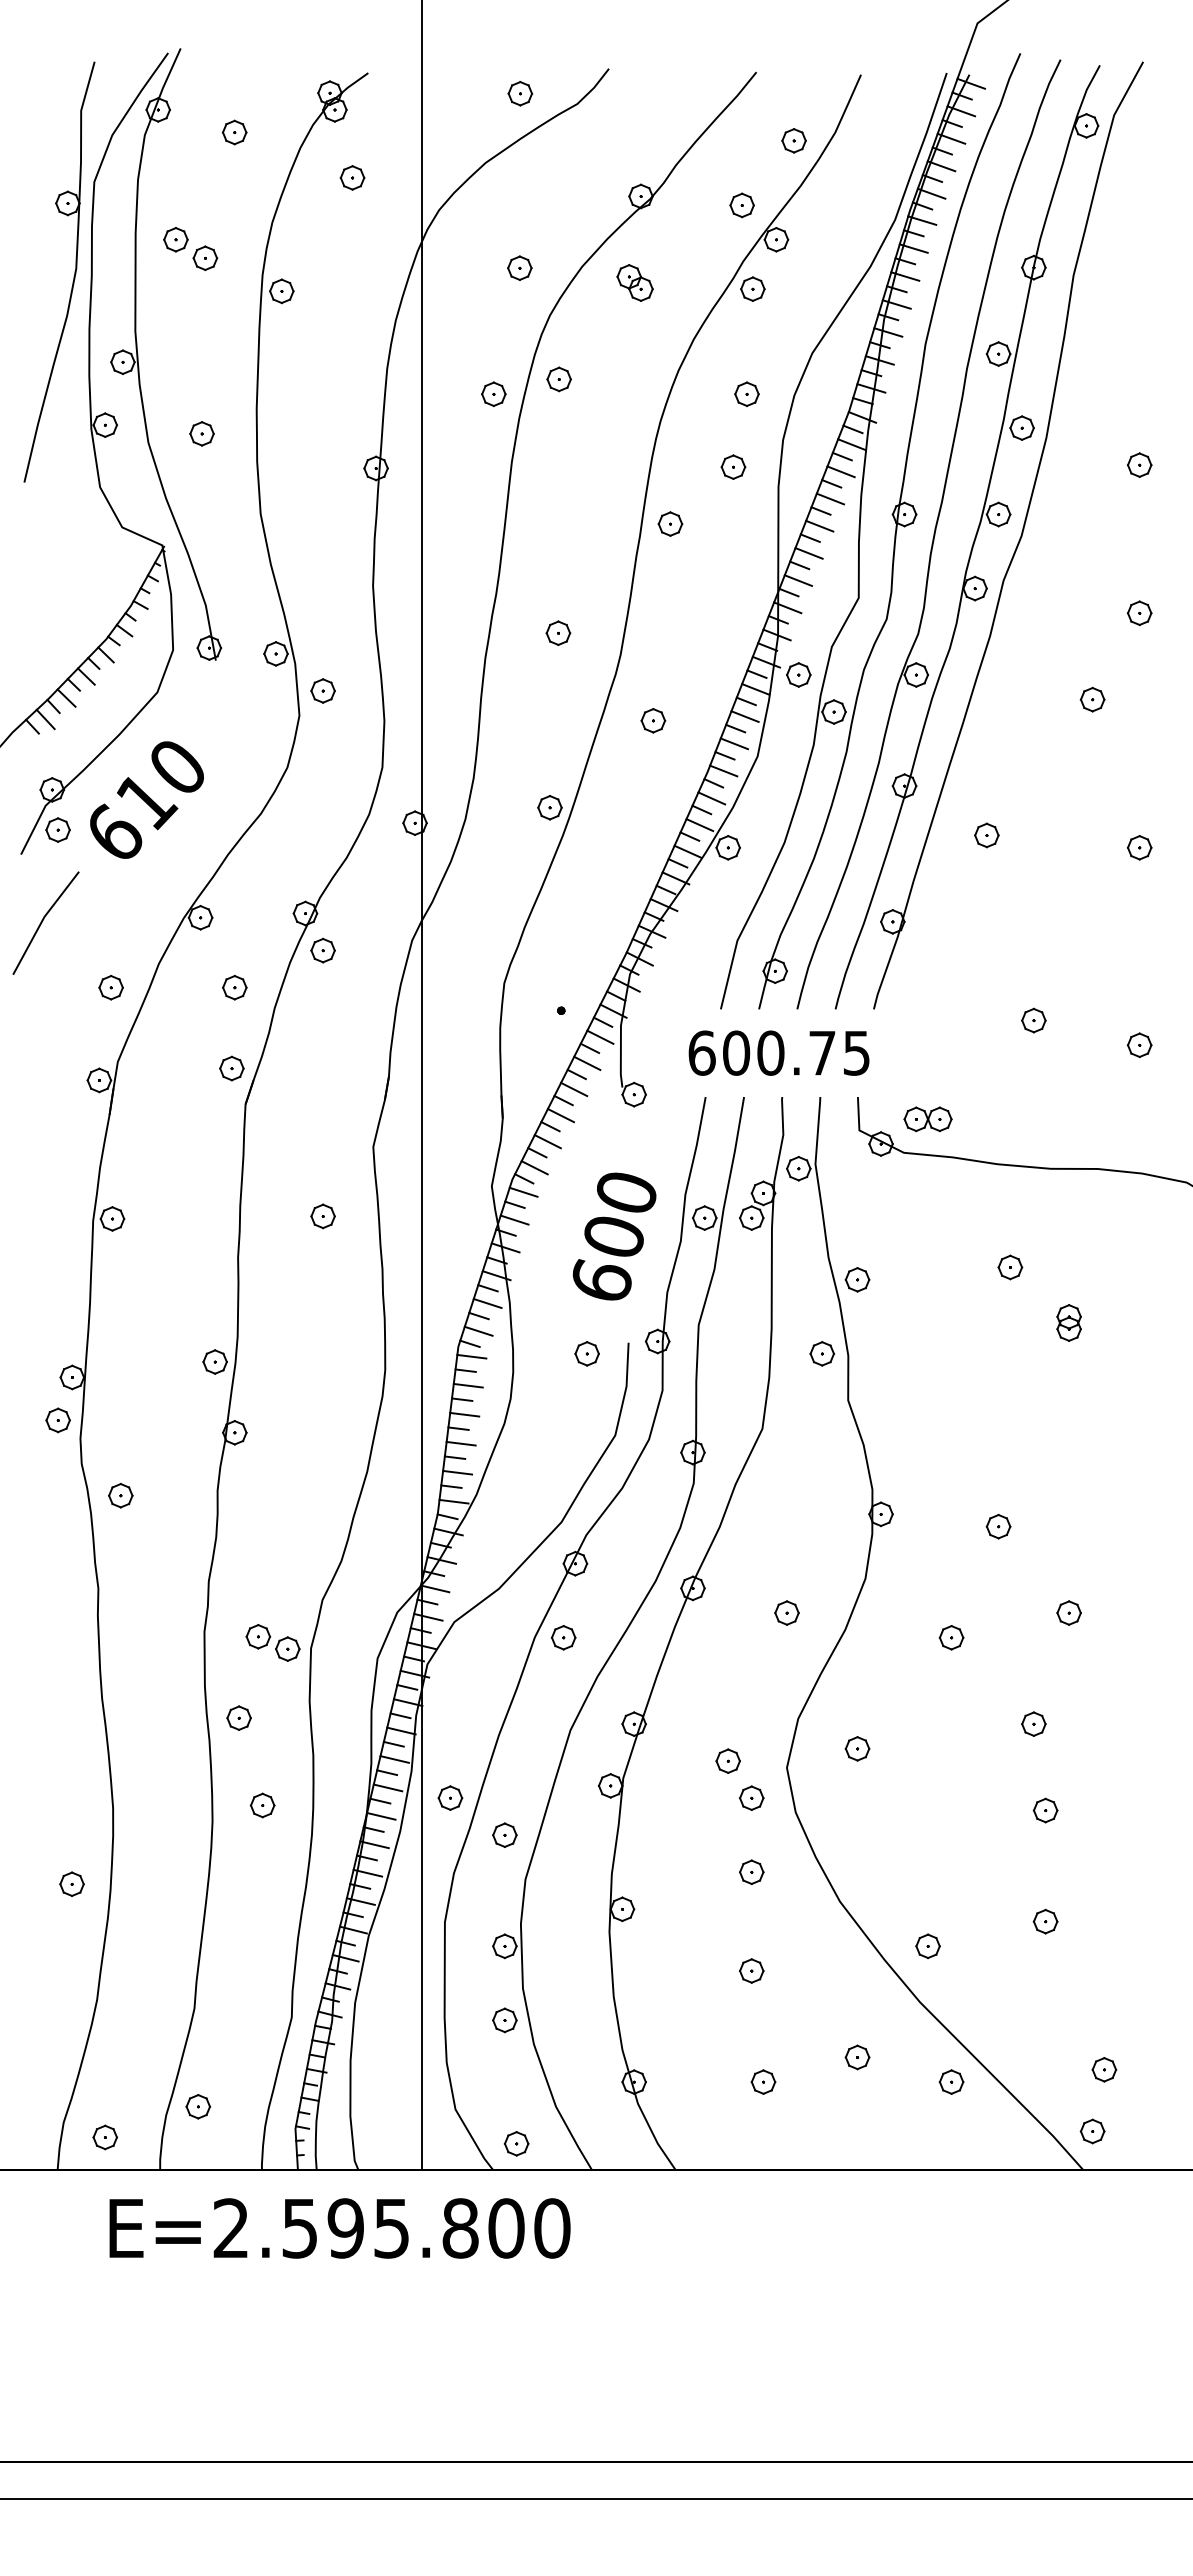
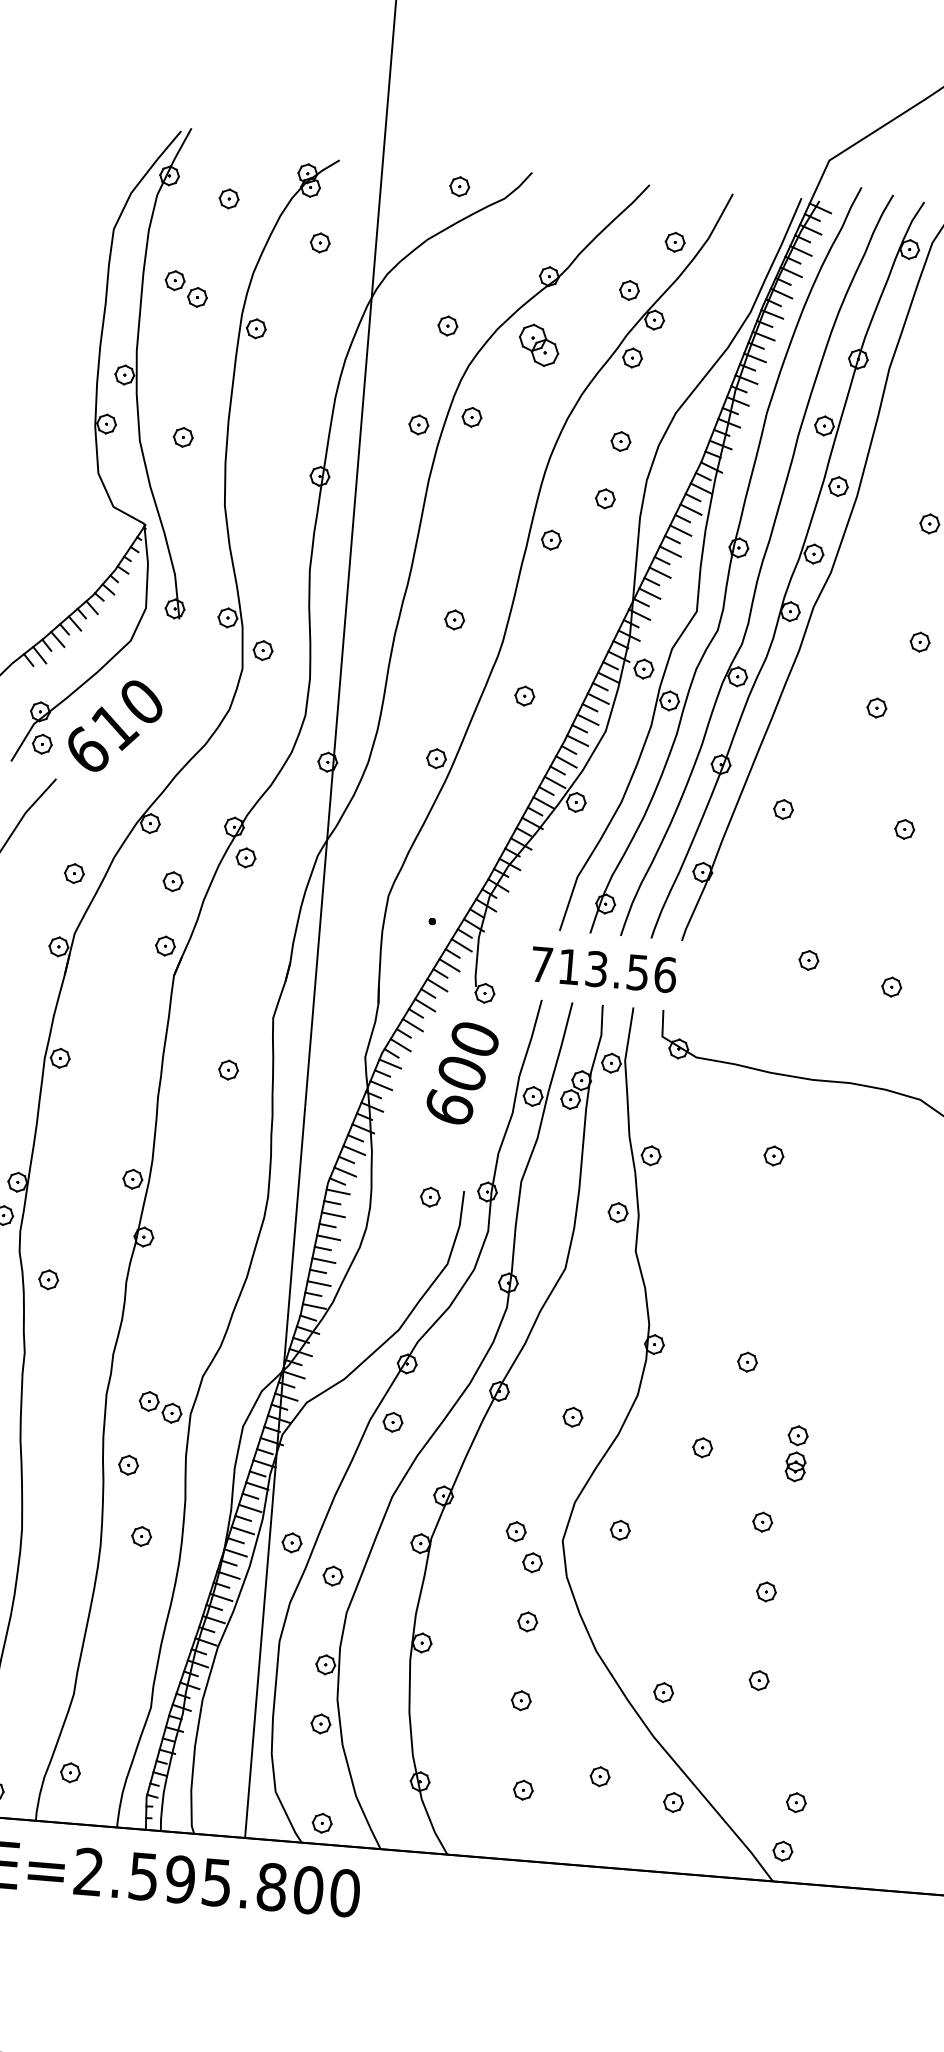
part: (73, 276) -> (90, 303), removed
part: (634, 282) -> (538, 344), size x1.4
text: (779, 1052) -> (603, 969), 600.75 -> 713.56
part: (927, 1119) -> (717, 1032), removed
text: (614, 1236) -> (462, 1073), moved
part: (1068, 1322) -> (795, 1466), moved

